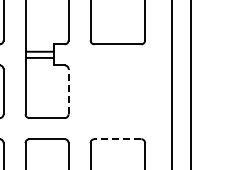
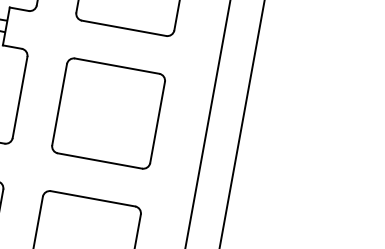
line: (68, 91) -> (19, 96), dashed -> solid
part: (117, 91) -> (108, 112), added
line: (117, 139) -> (92, 199), dashed -> solid

